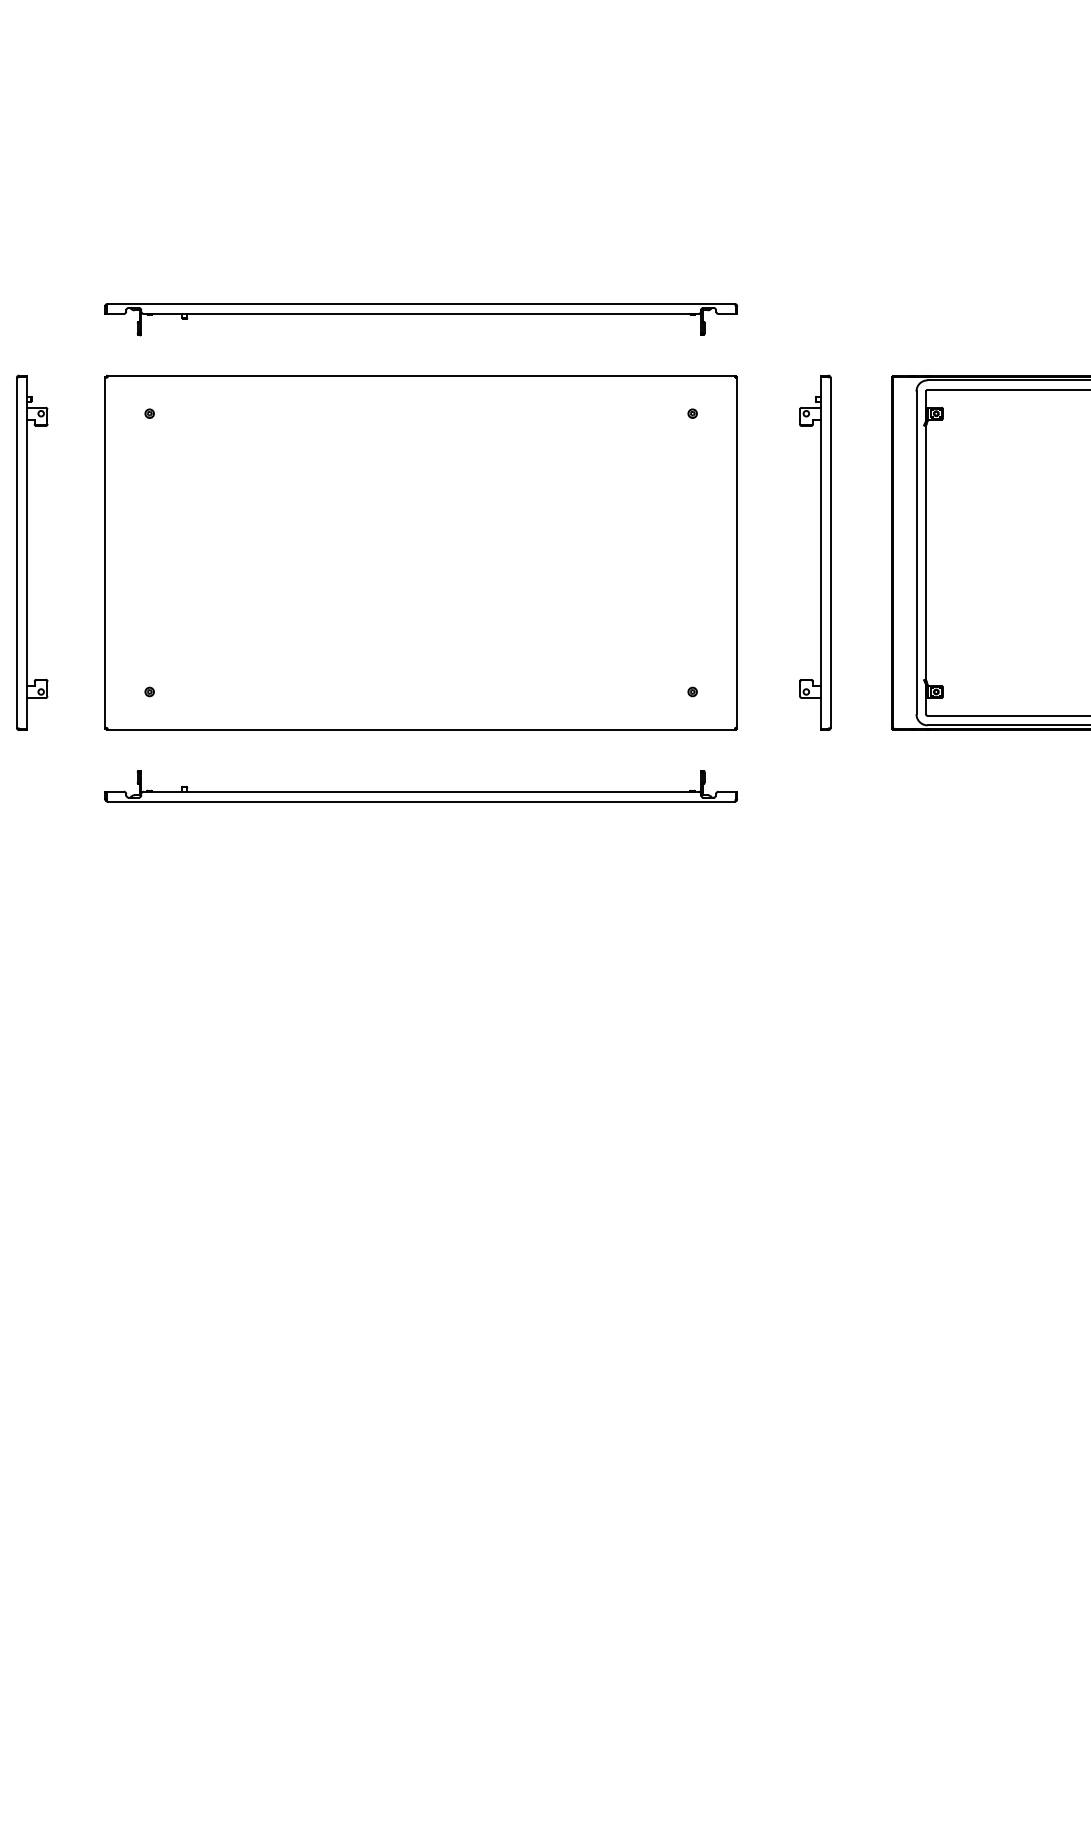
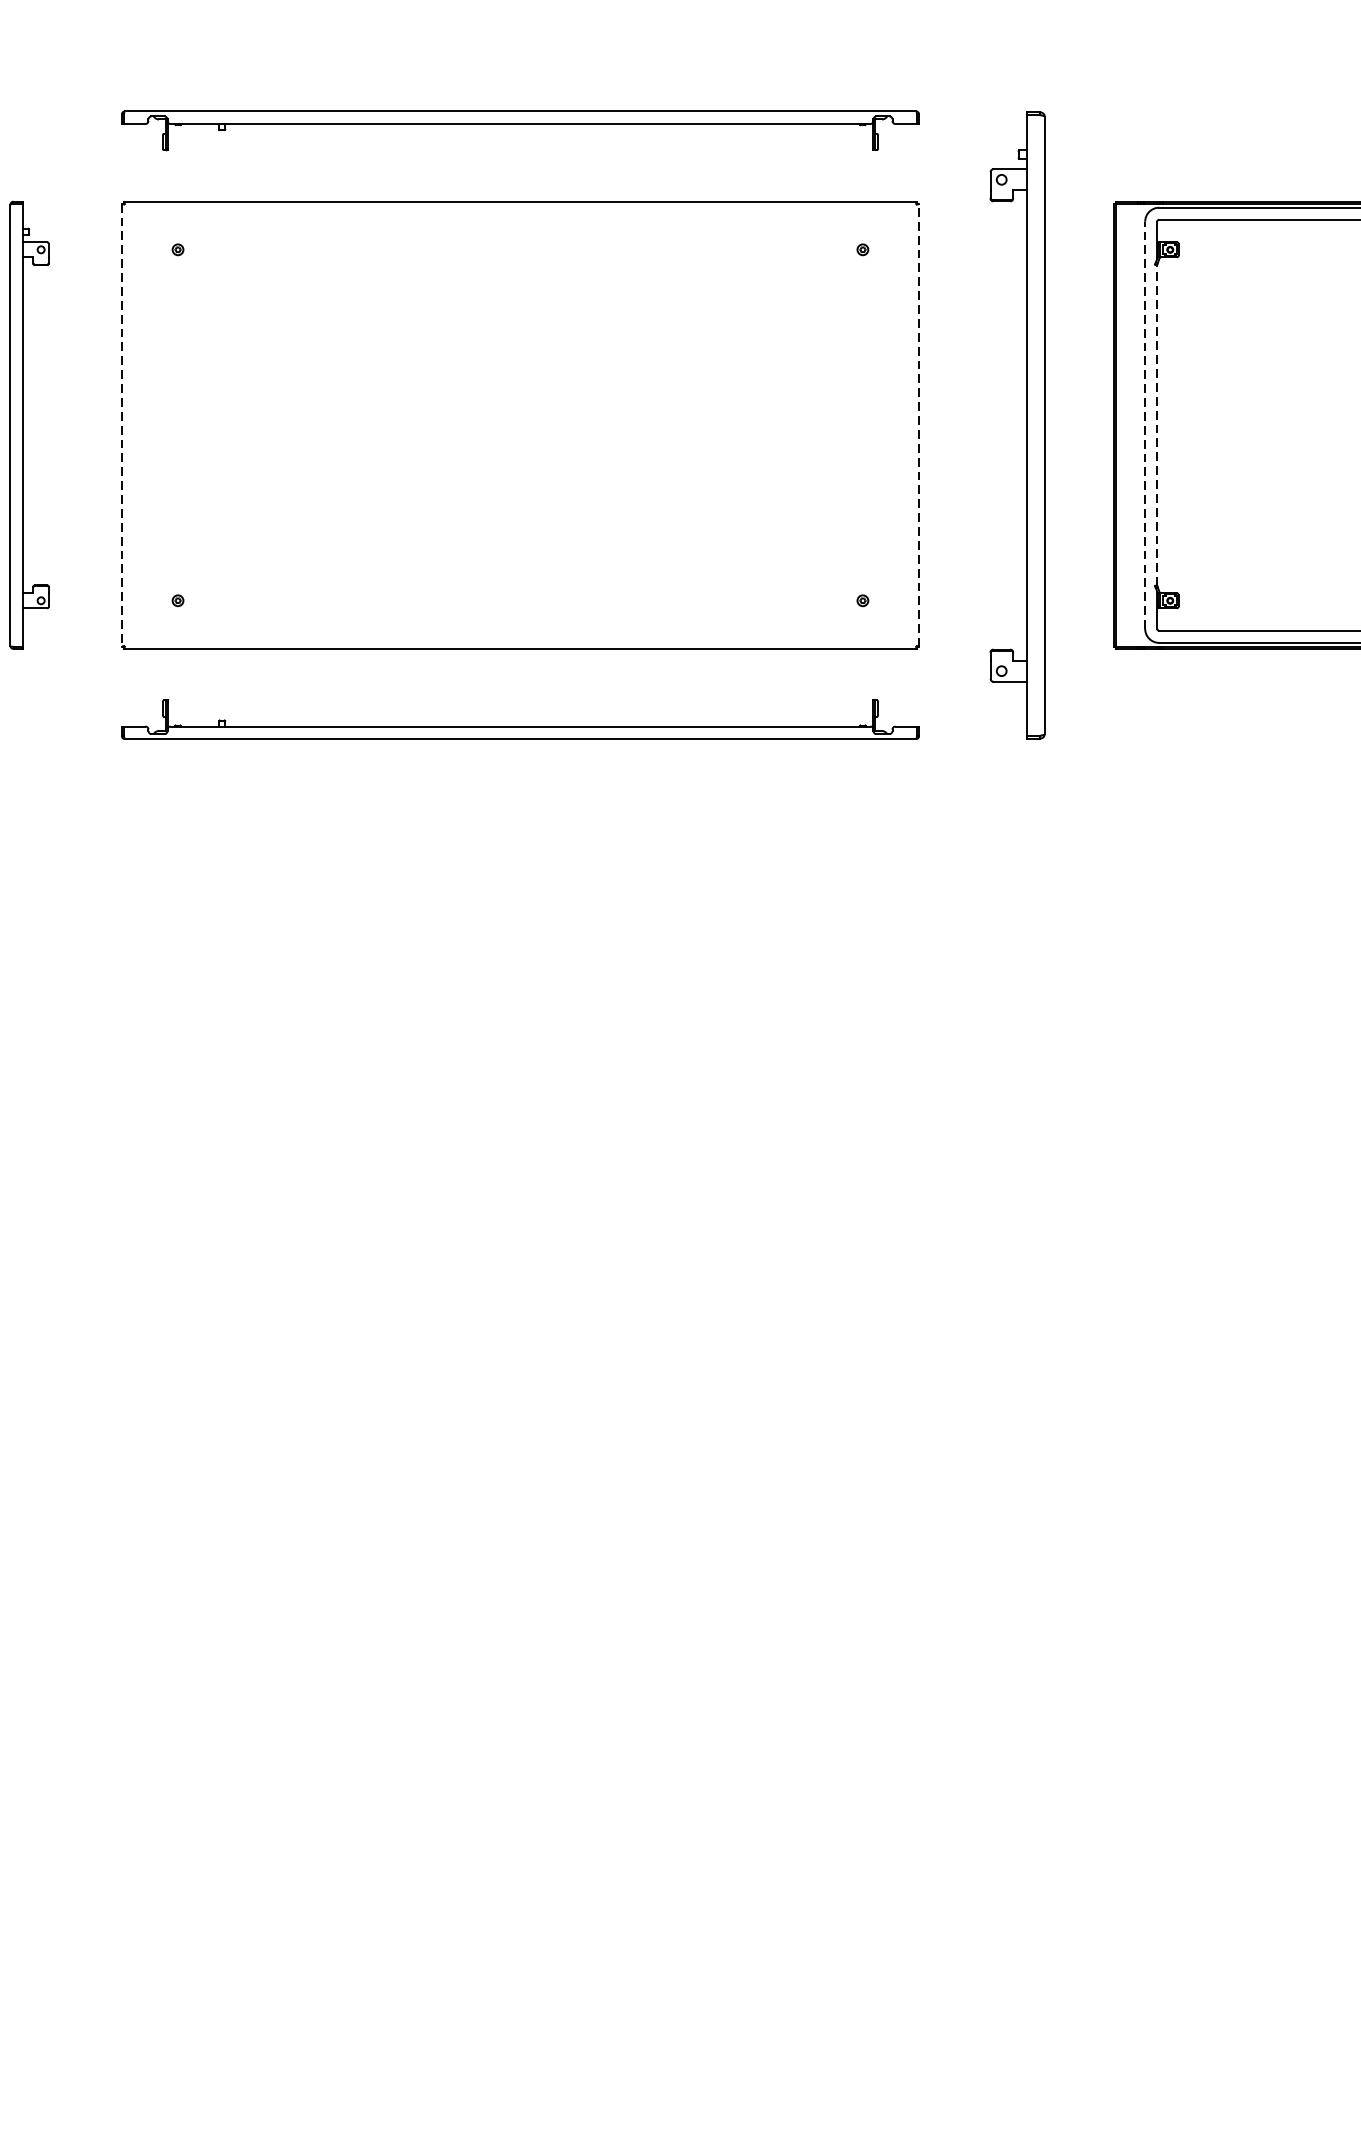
line: (105, 552) -> (122, 424), solid -> dashed
line: (737, 552) -> (919, 424), solid -> dashed
part: (815, 552) -> (1017, 424), size x1.4
line: (916, 552) -> (1145, 424), solid -> dashed
line: (926, 552) -> (1157, 424), solid -> dashed

